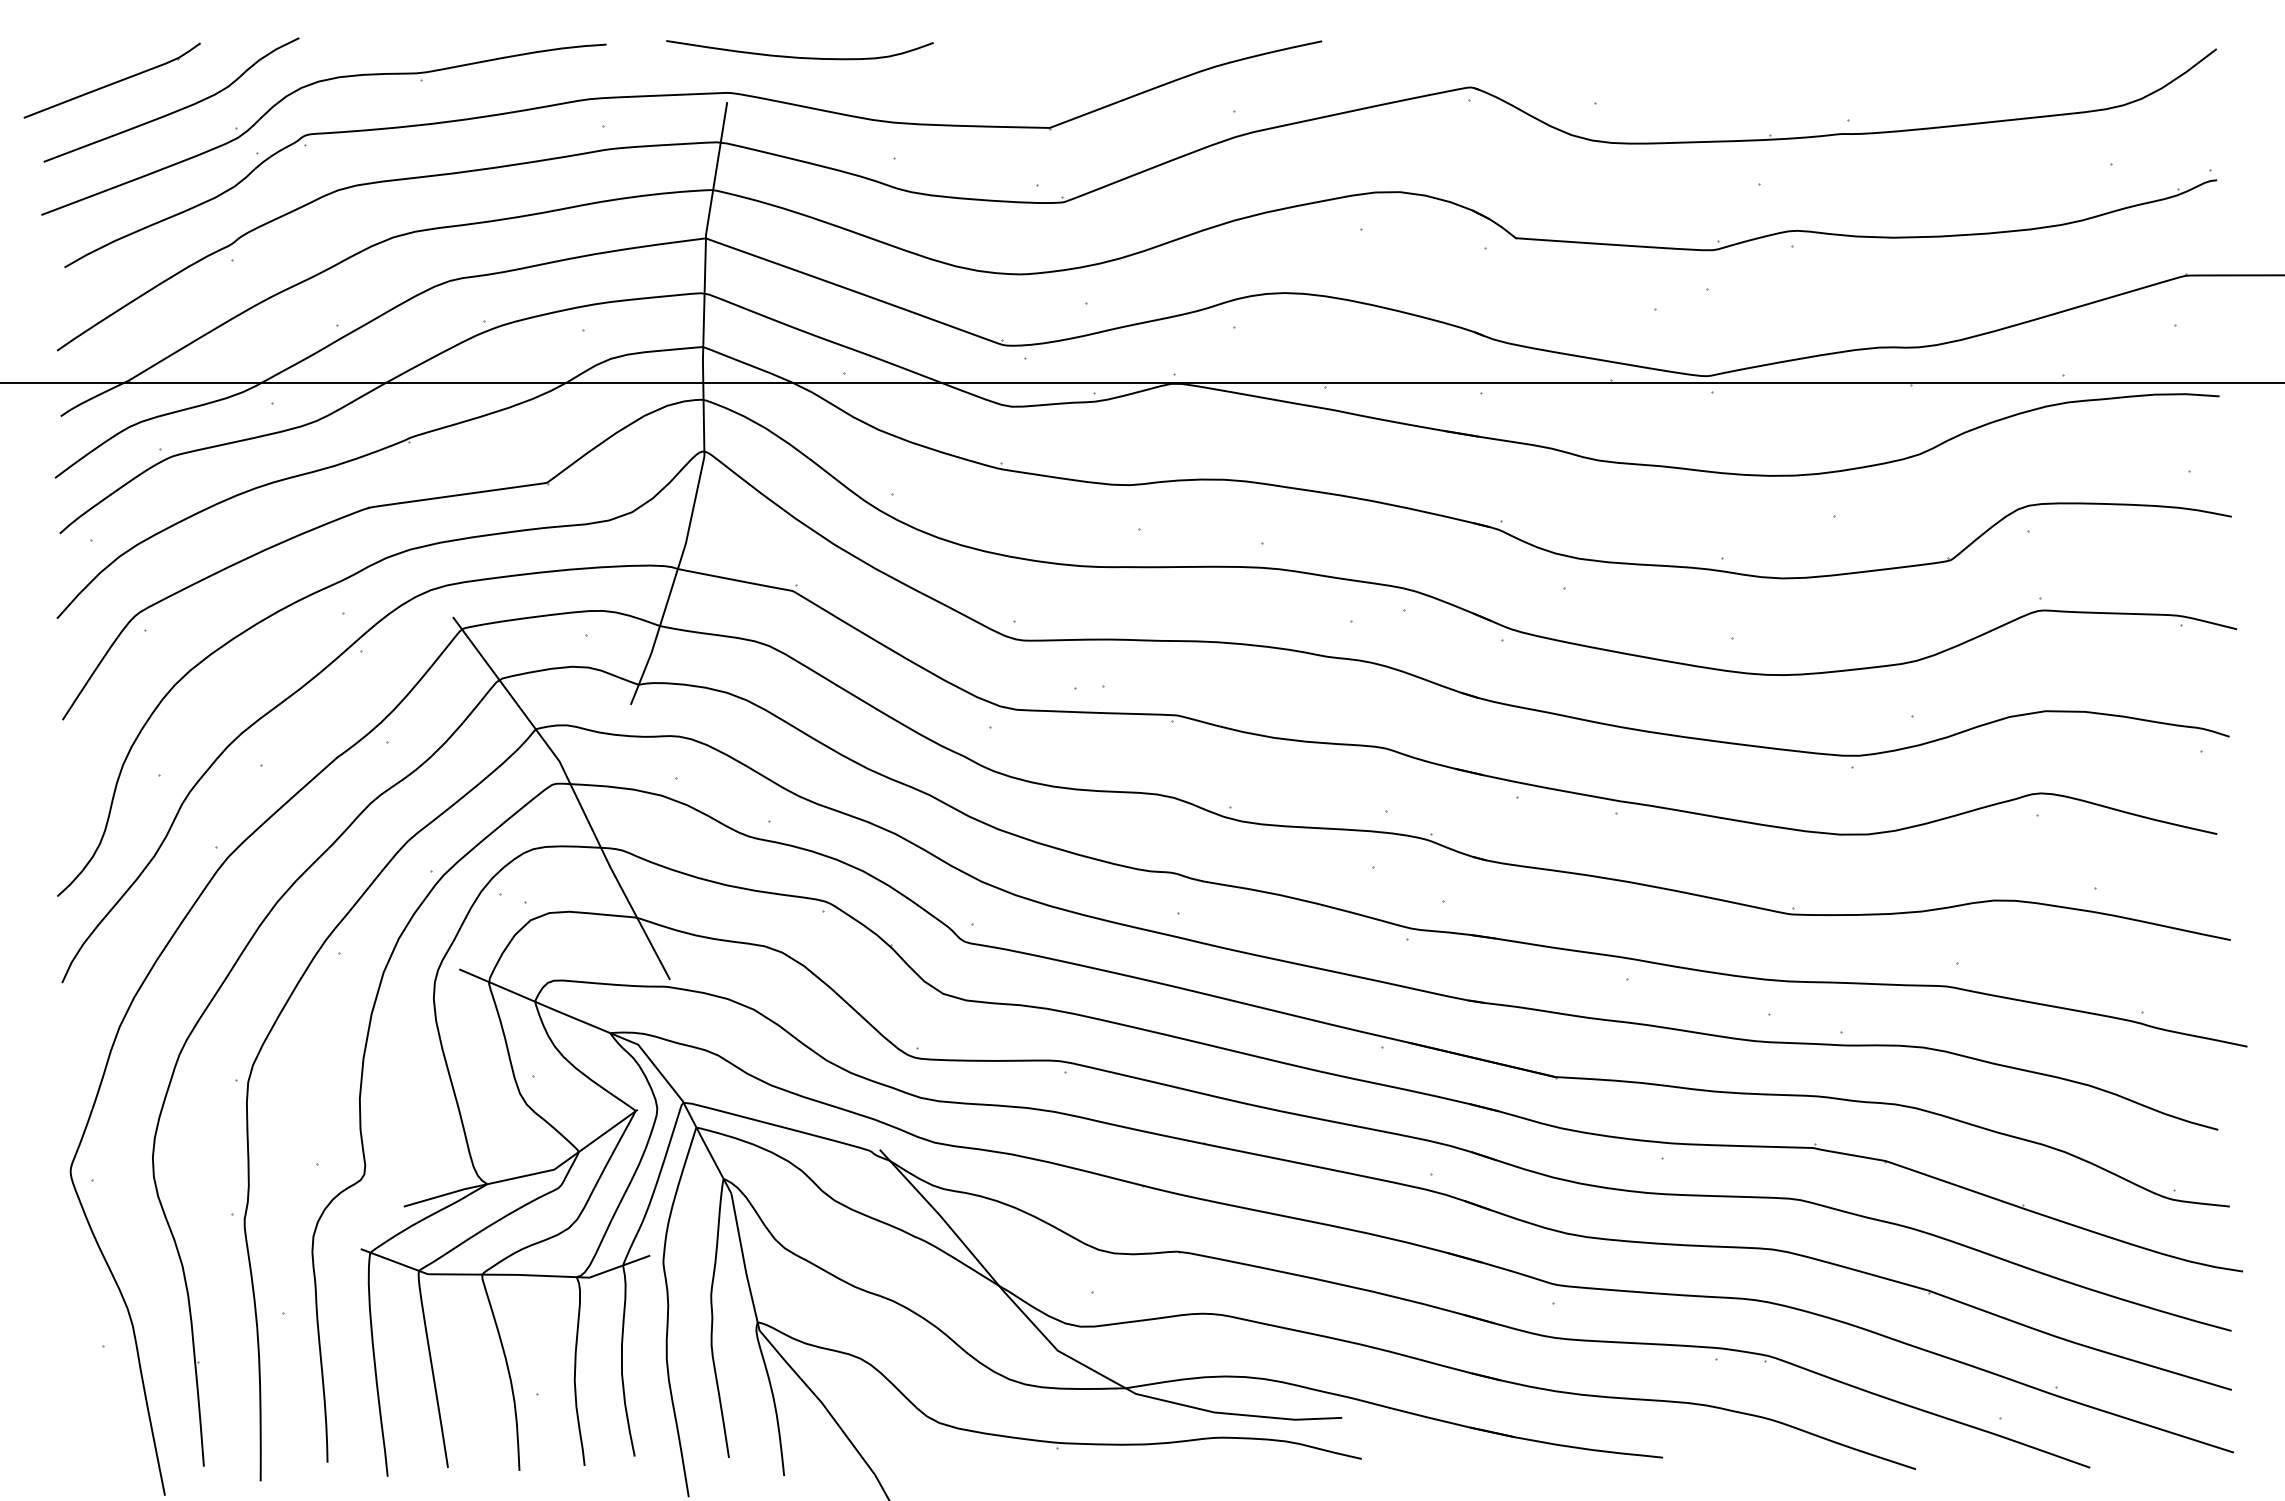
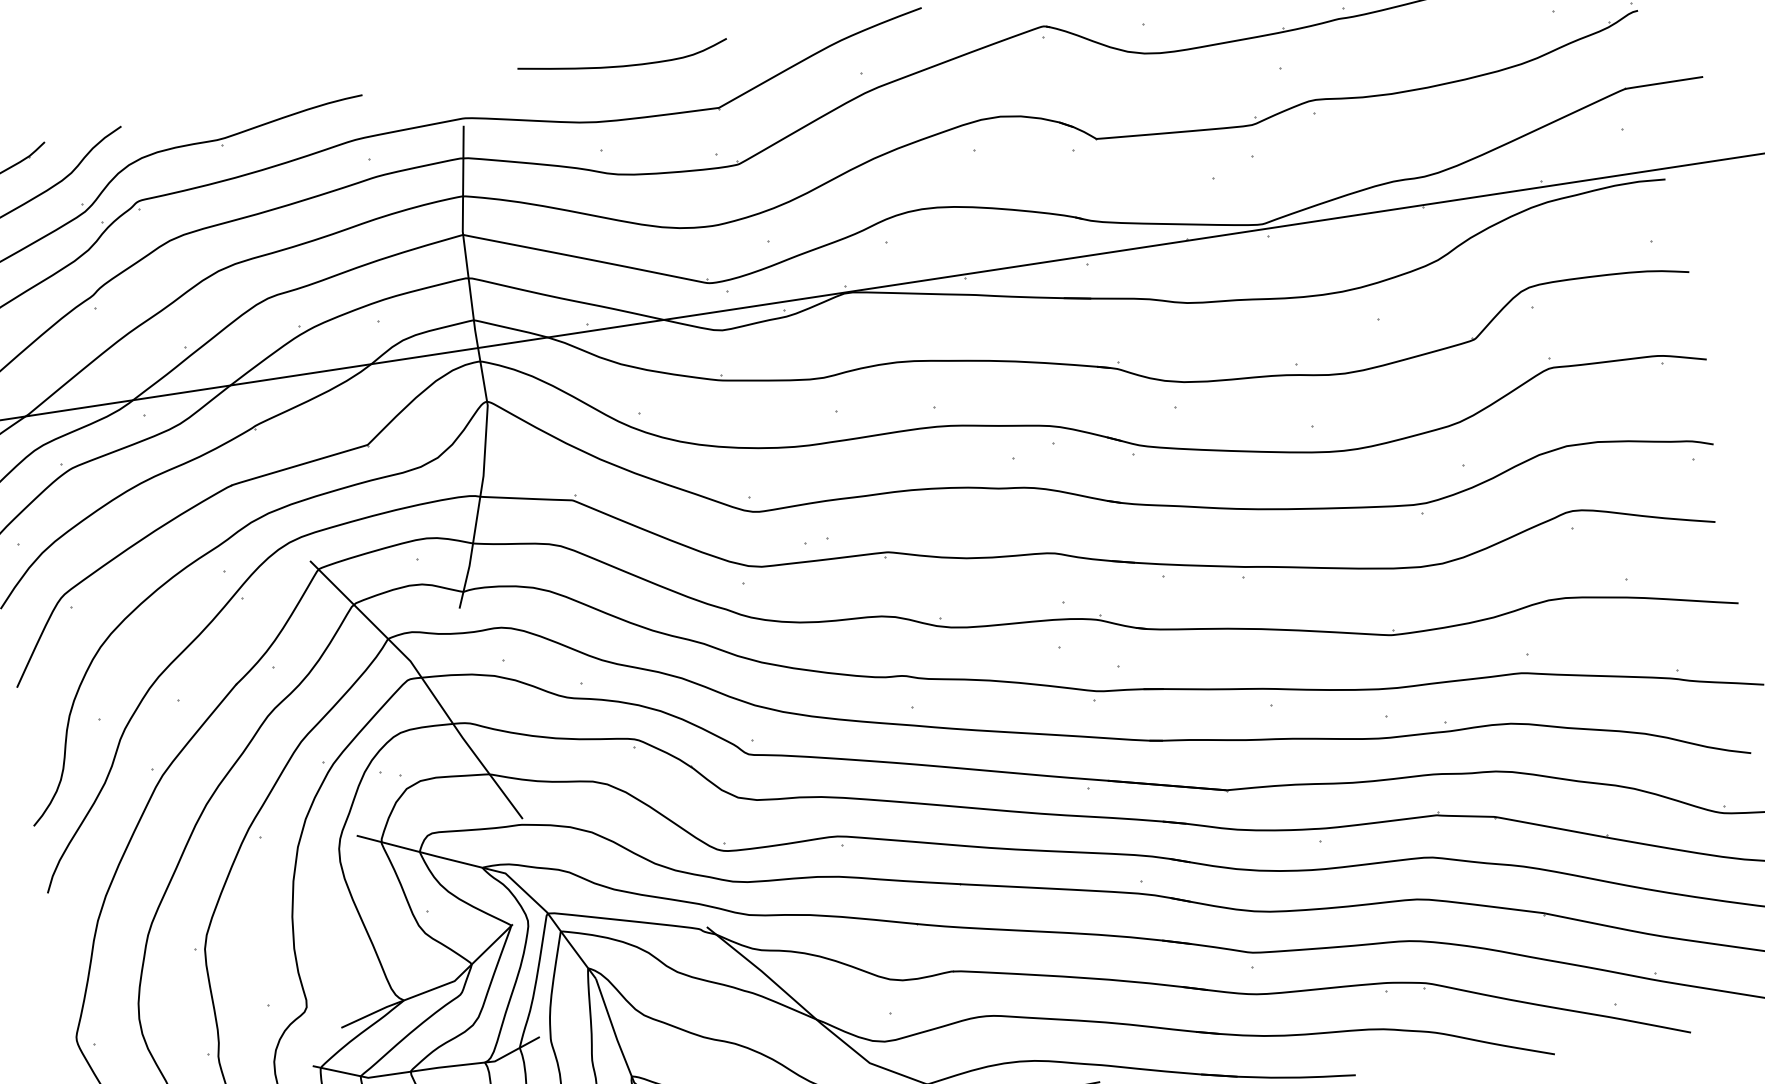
curve: (797, 56) -> (621, 65), moved

